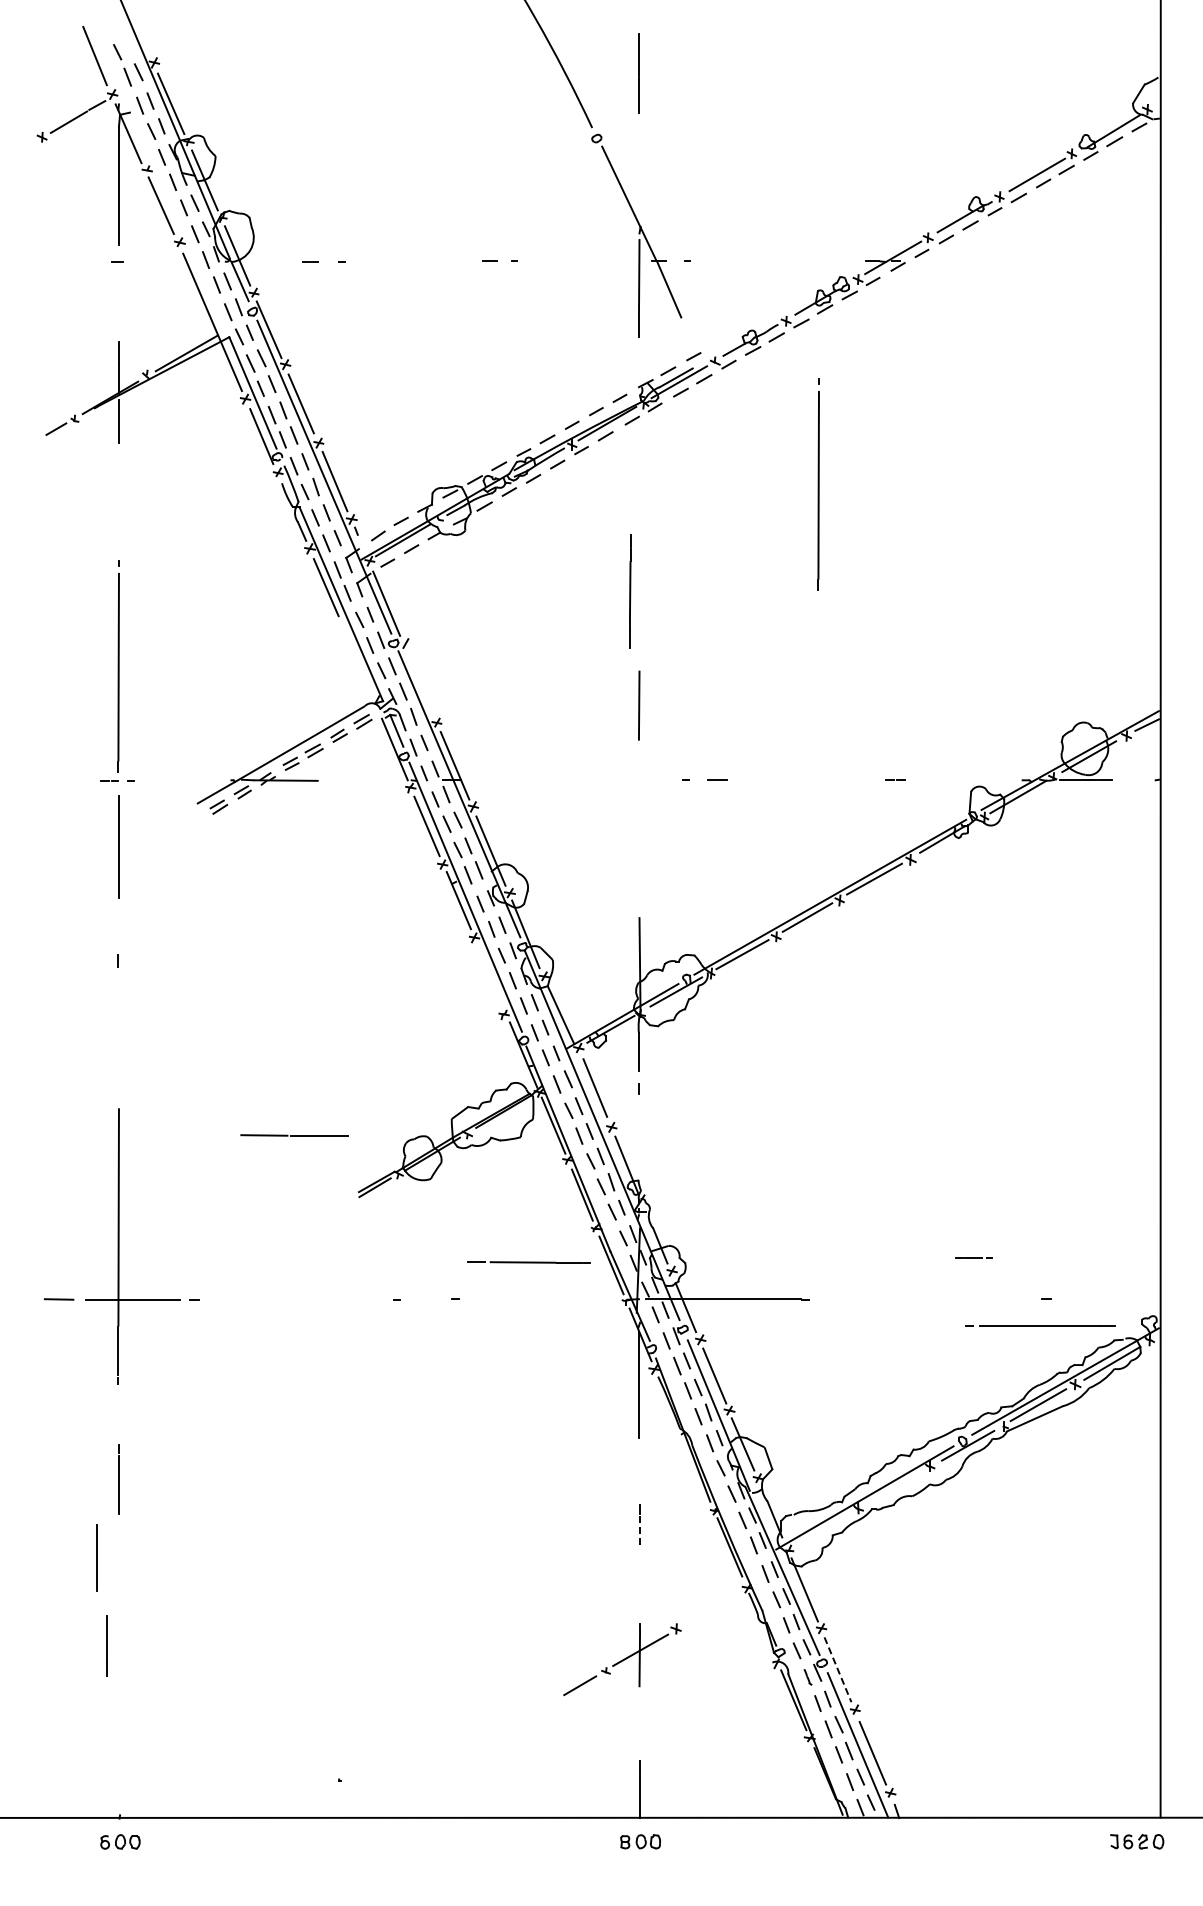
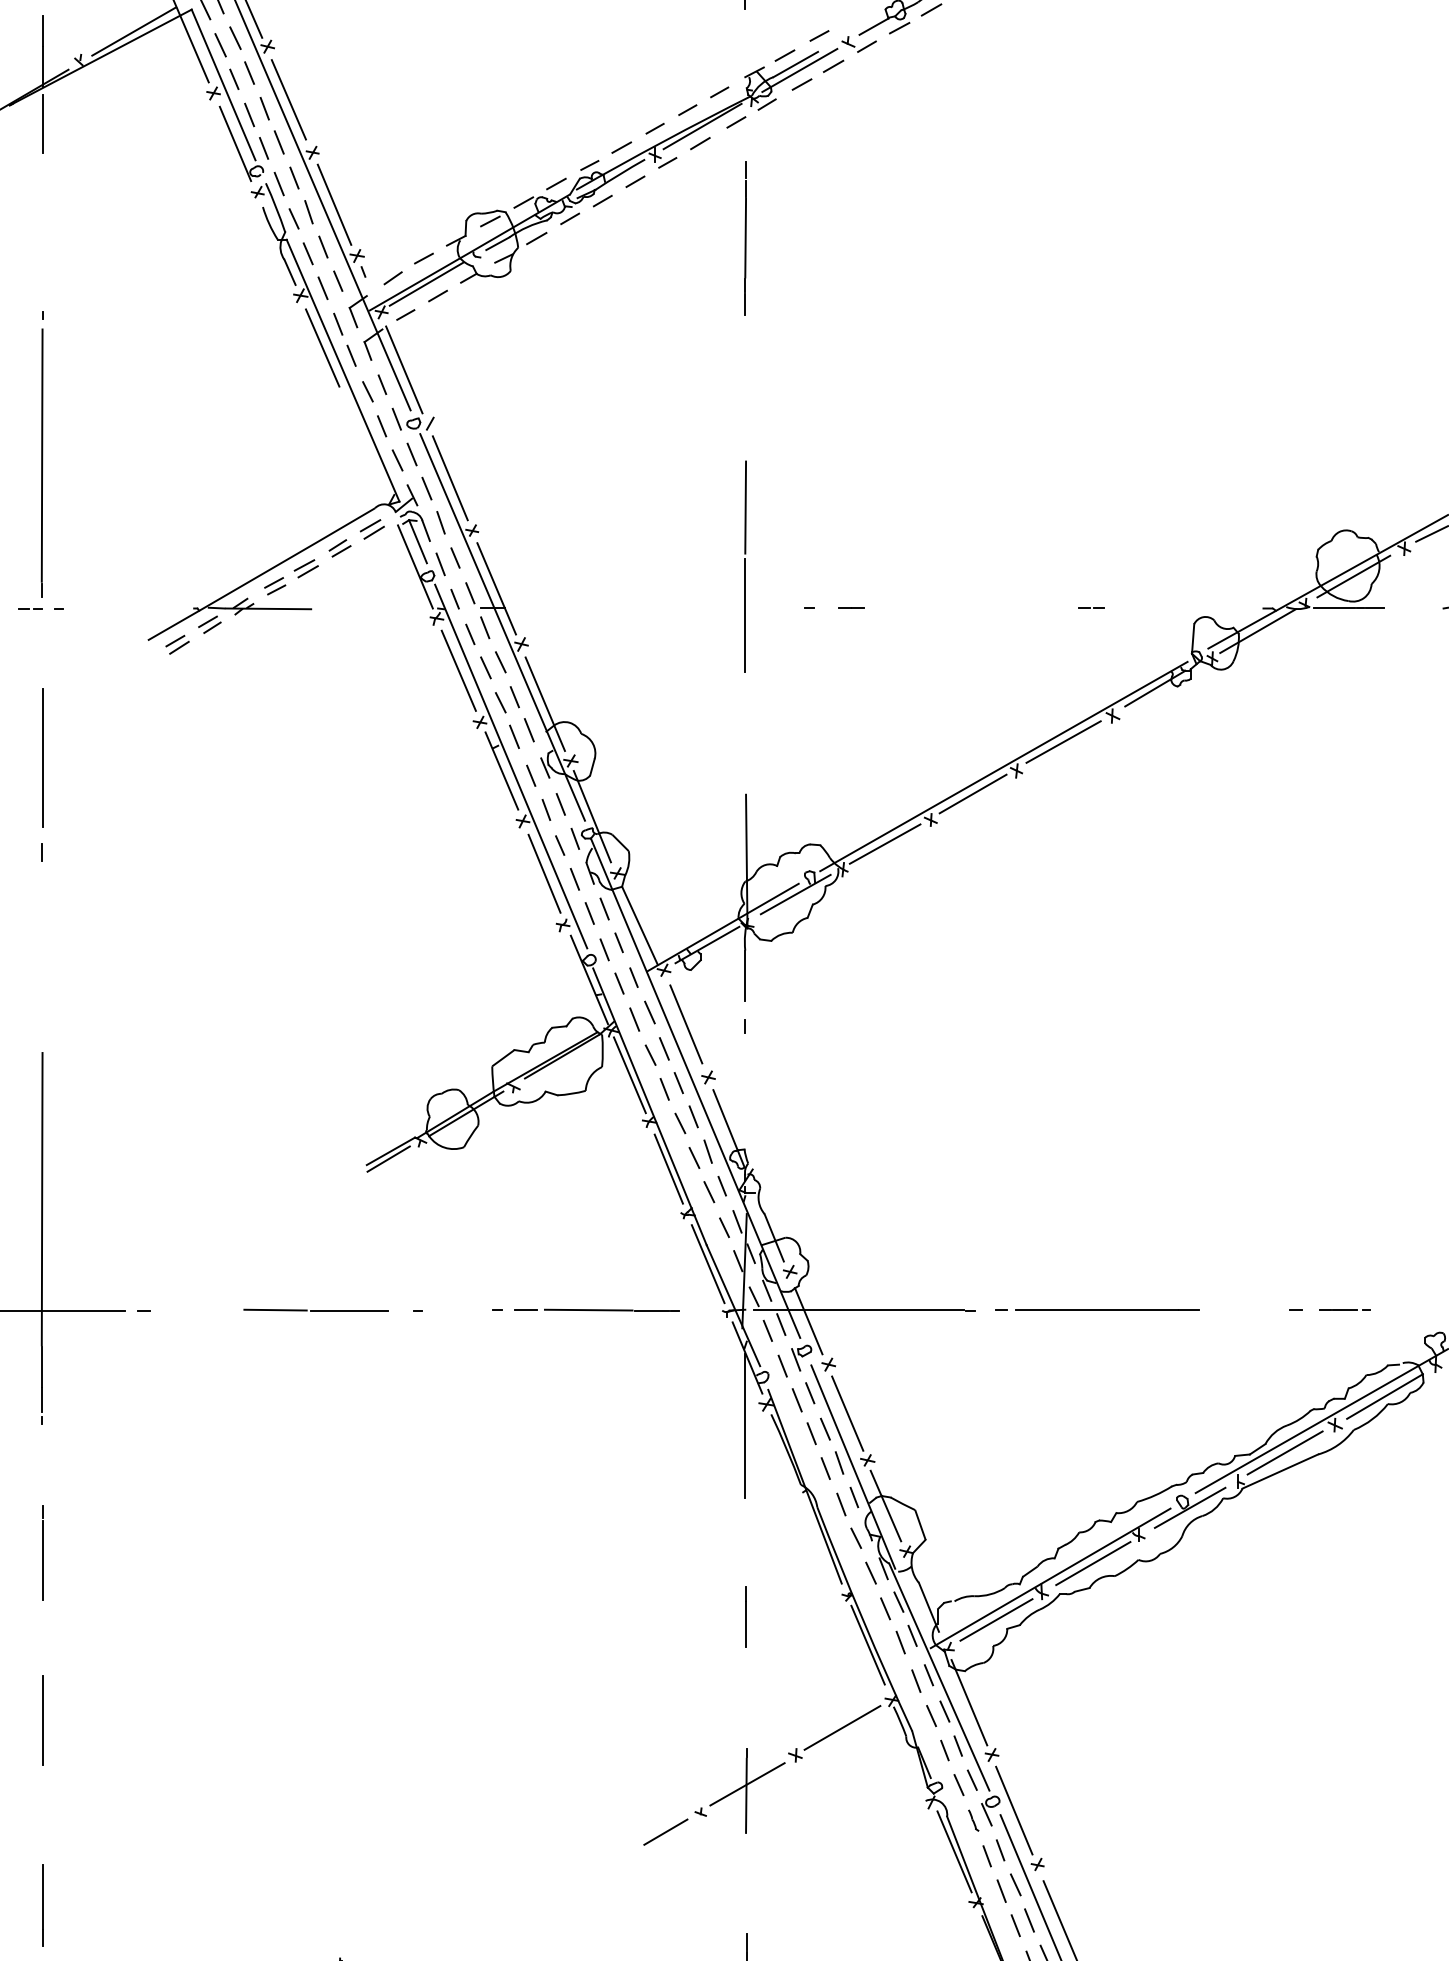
line: (818, 484) -> (987, 208), removed
line: (630, 591) -> (746, 238), moved
line: (420, 683) -> (450, 477), added
line: (638, 784) -> (744, 614), added
line: (118, 846) -> (41, 757), moved
line: (490, 976) -> (544, 873), added
line: (294, 1135) -> (316, 1310), moved
line: (973, 1257) -> (1344, 1308), moved
line: (528, 1262) -> (596, 1310), moved
line: (1040, 1325) -> (1097, 1308), moved
line: (896, 1486) -> (1093, 1562), added
line: (824, 1528) -> (996, 1619), added
line: (639, 1532) -> (746, 1625), dashed -> solid
line: (96, 1557) -> (43, 1719), moved
line: (710, 1608) -> (841, 1727), added
line: (106, 1645) -> (43, 1904), moved
line: (838, 1670) -> (1014, 1811), dashed -> solid

